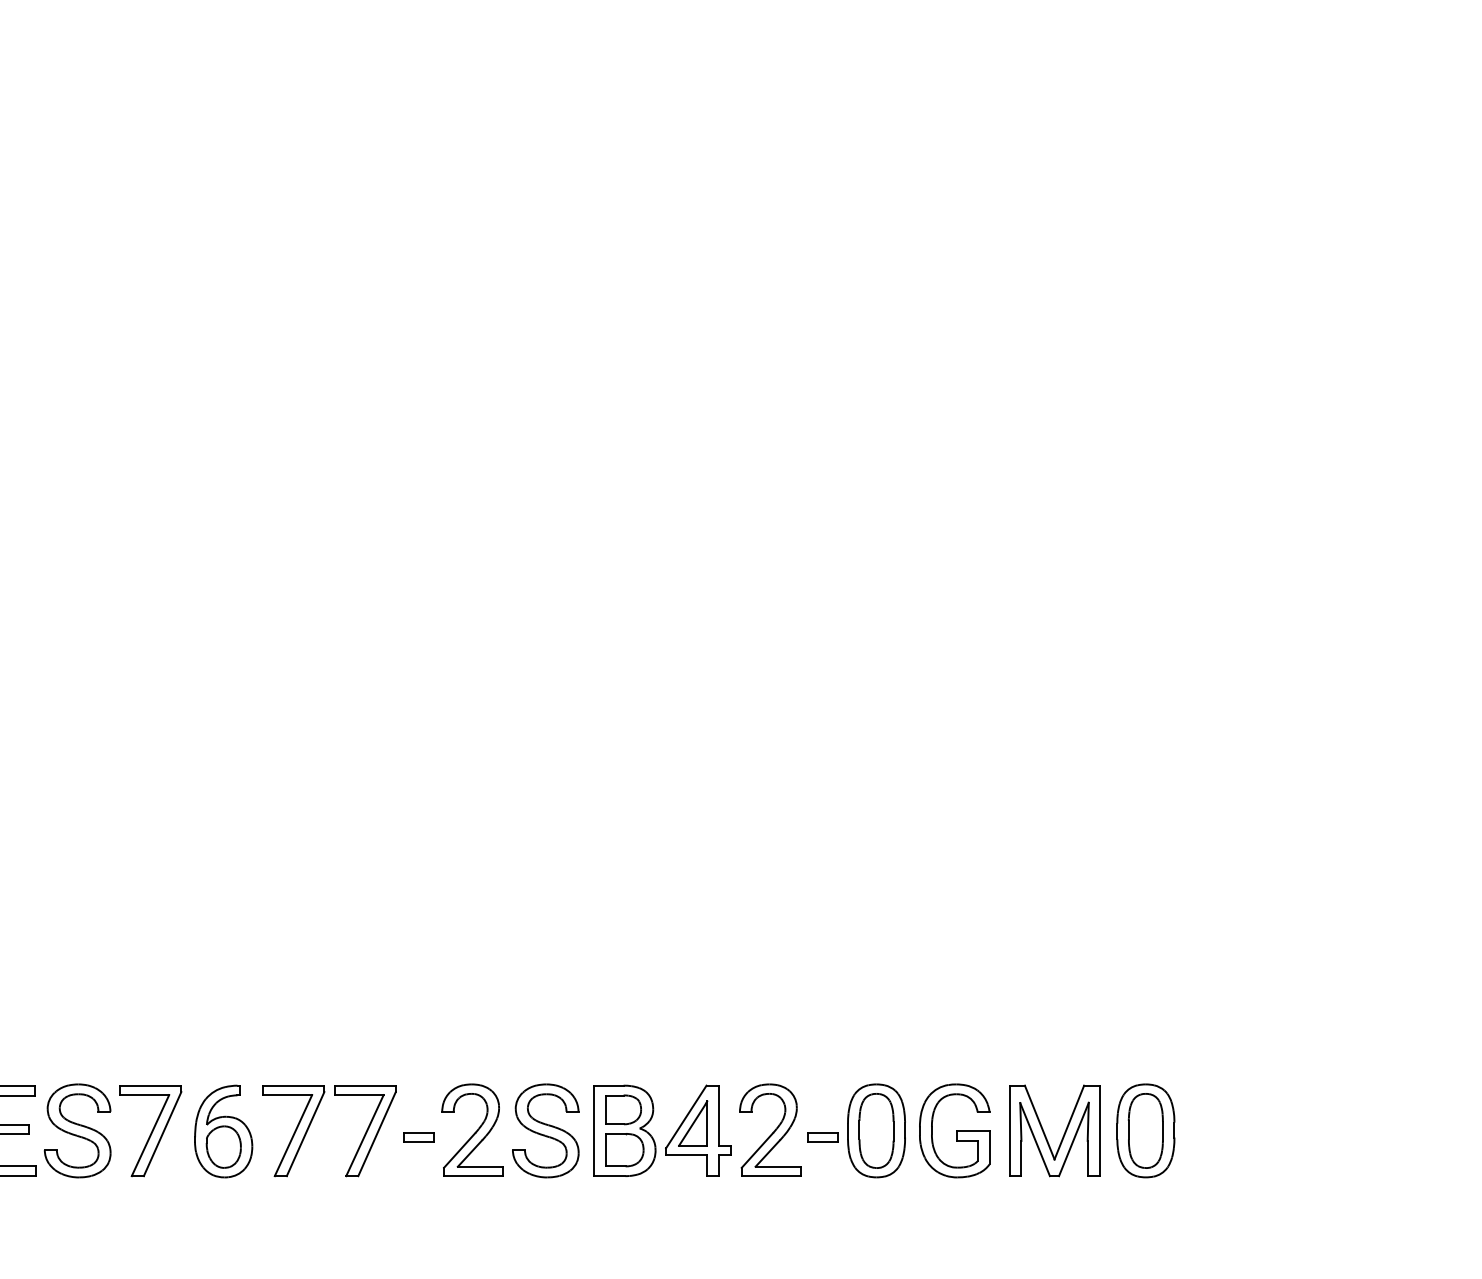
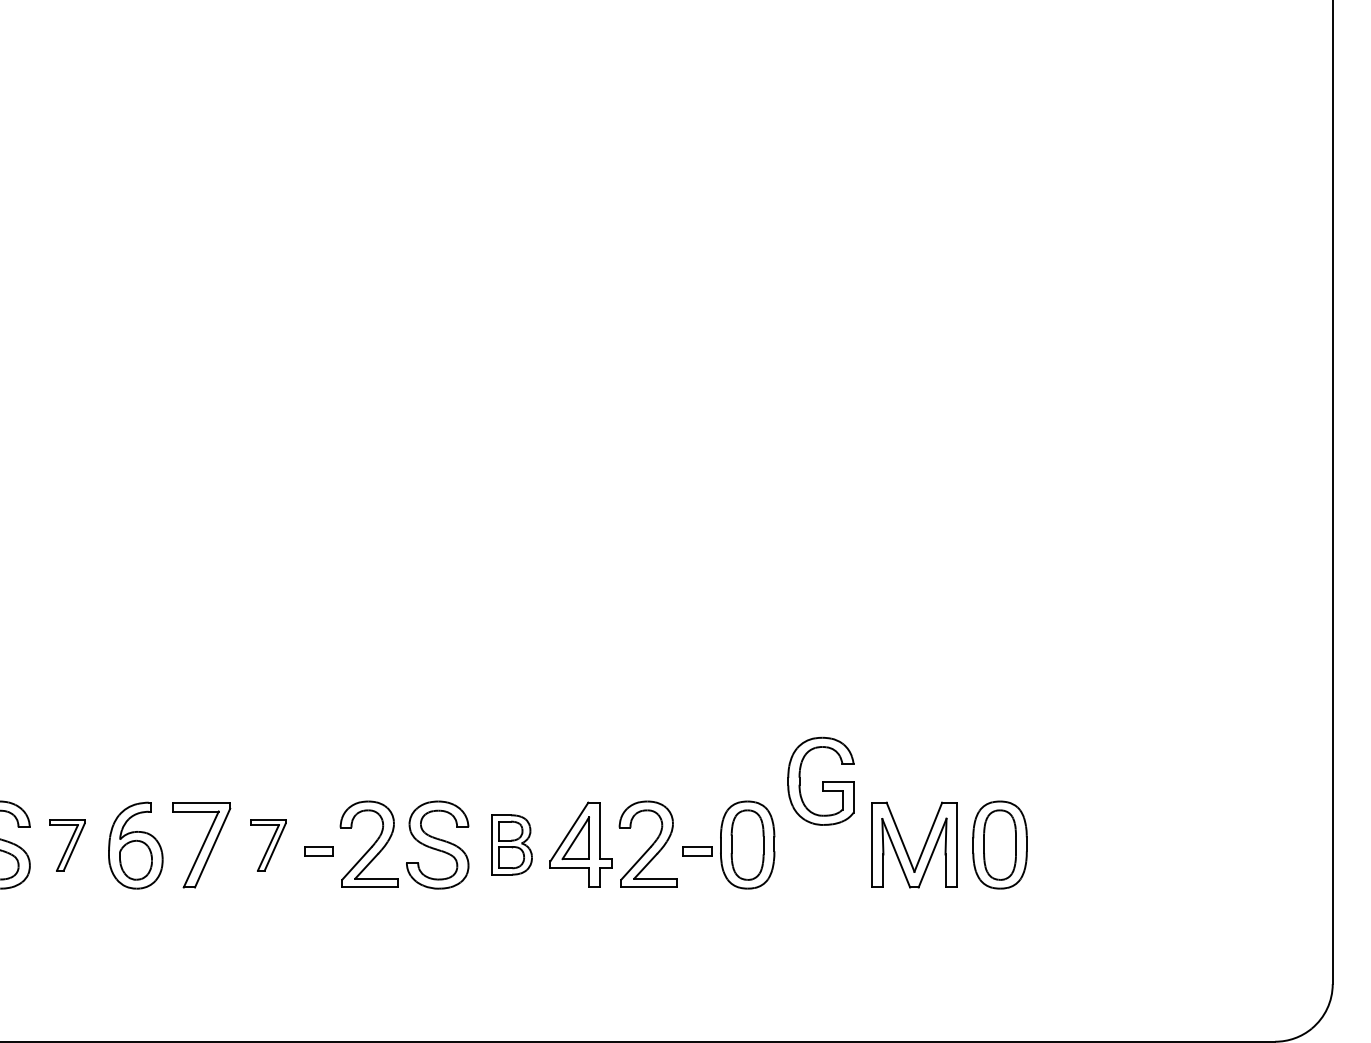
part: (624, 1130) -> (511, 844), size x0.7
part: (954, 1130) -> (820, 780), moved
part: (150, 1131) -> (67, 845), size x0.6
part: (365, 1131) -> (268, 845), size x0.6

